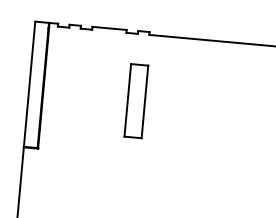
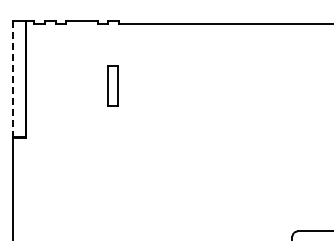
line: (29, 84) -> (13, 79), solid -> dashed
part: (136, 100) -> (112, 85), size x0.6

